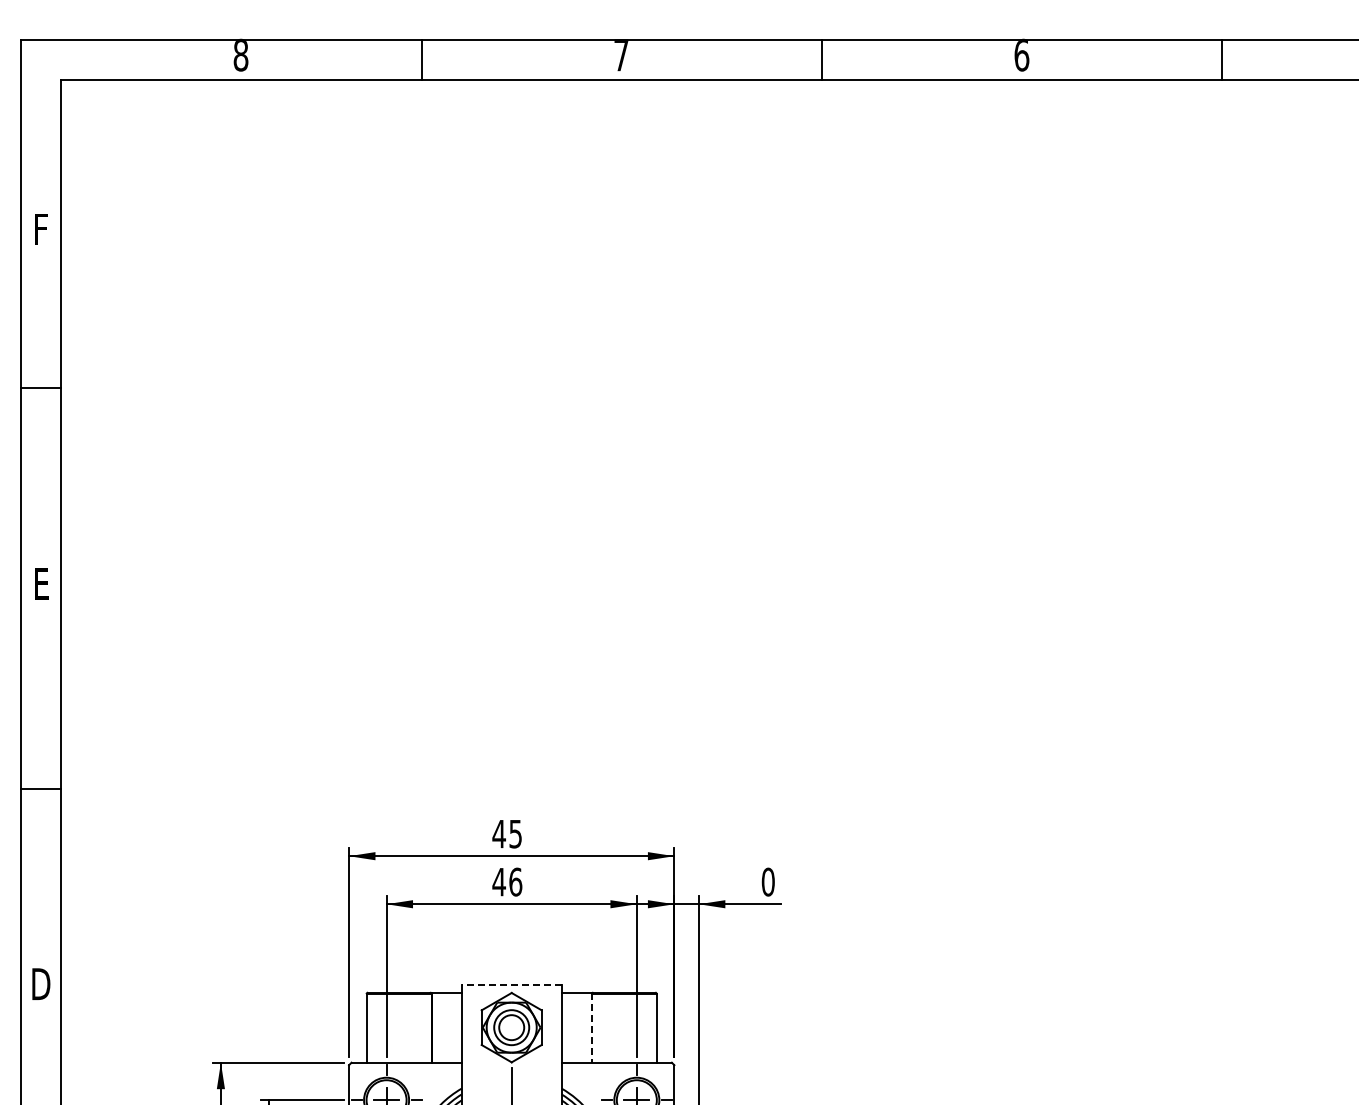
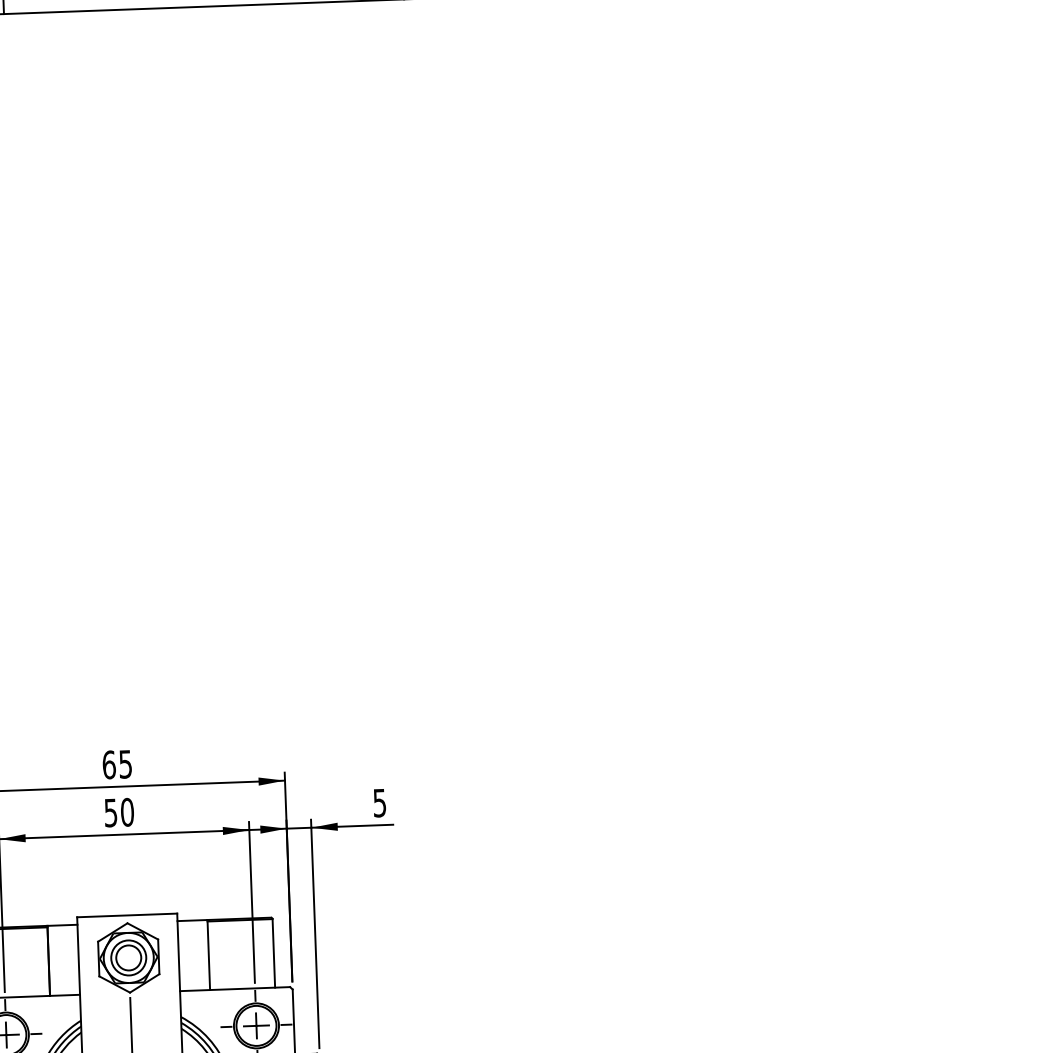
text: (498, 833) -> (108, 764), 45 -> 65
text: (507, 881) -> (119, 812), 46 -> 50
text: (767, 881) -> (379, 802), 0 -> 5
line: (511, 985) -> (127, 915), dashed -> solid
line: (591, 1028) -> (208, 955), dashed -> solid

